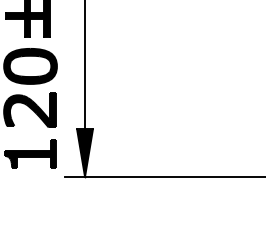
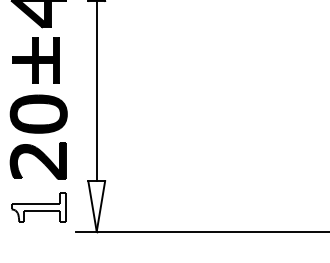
fill: (30, 153) -> (38, 206), removed
fill: (84, 153) -> (96, 206), removed

